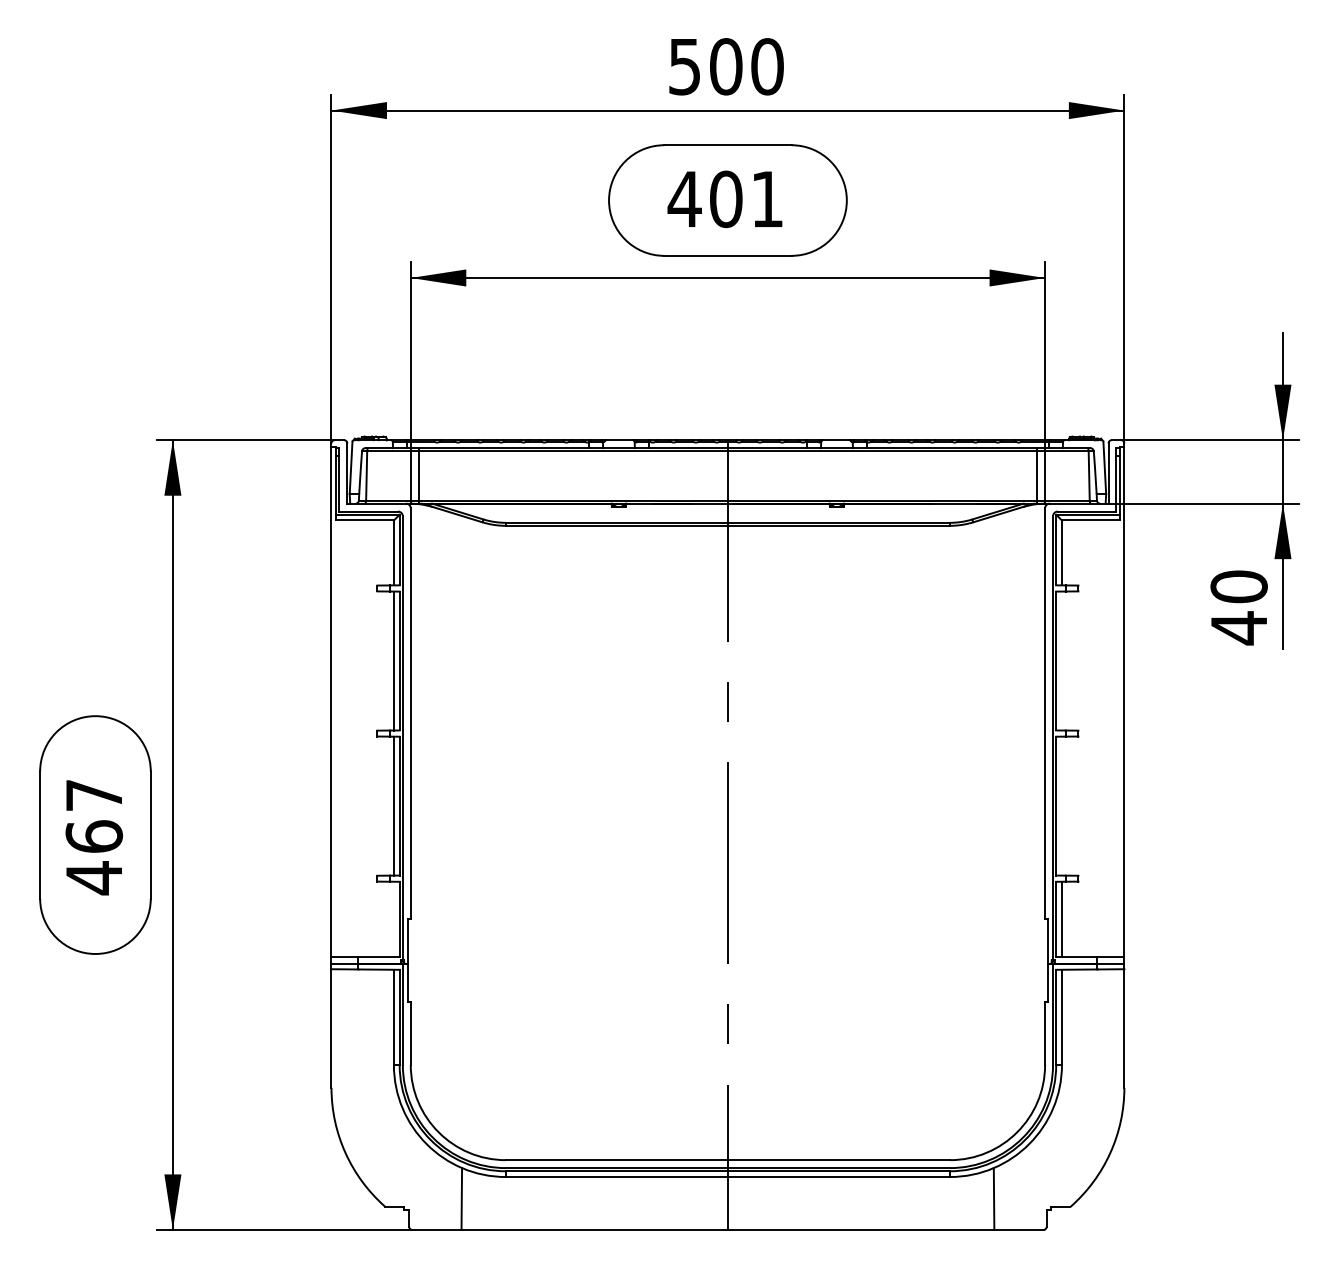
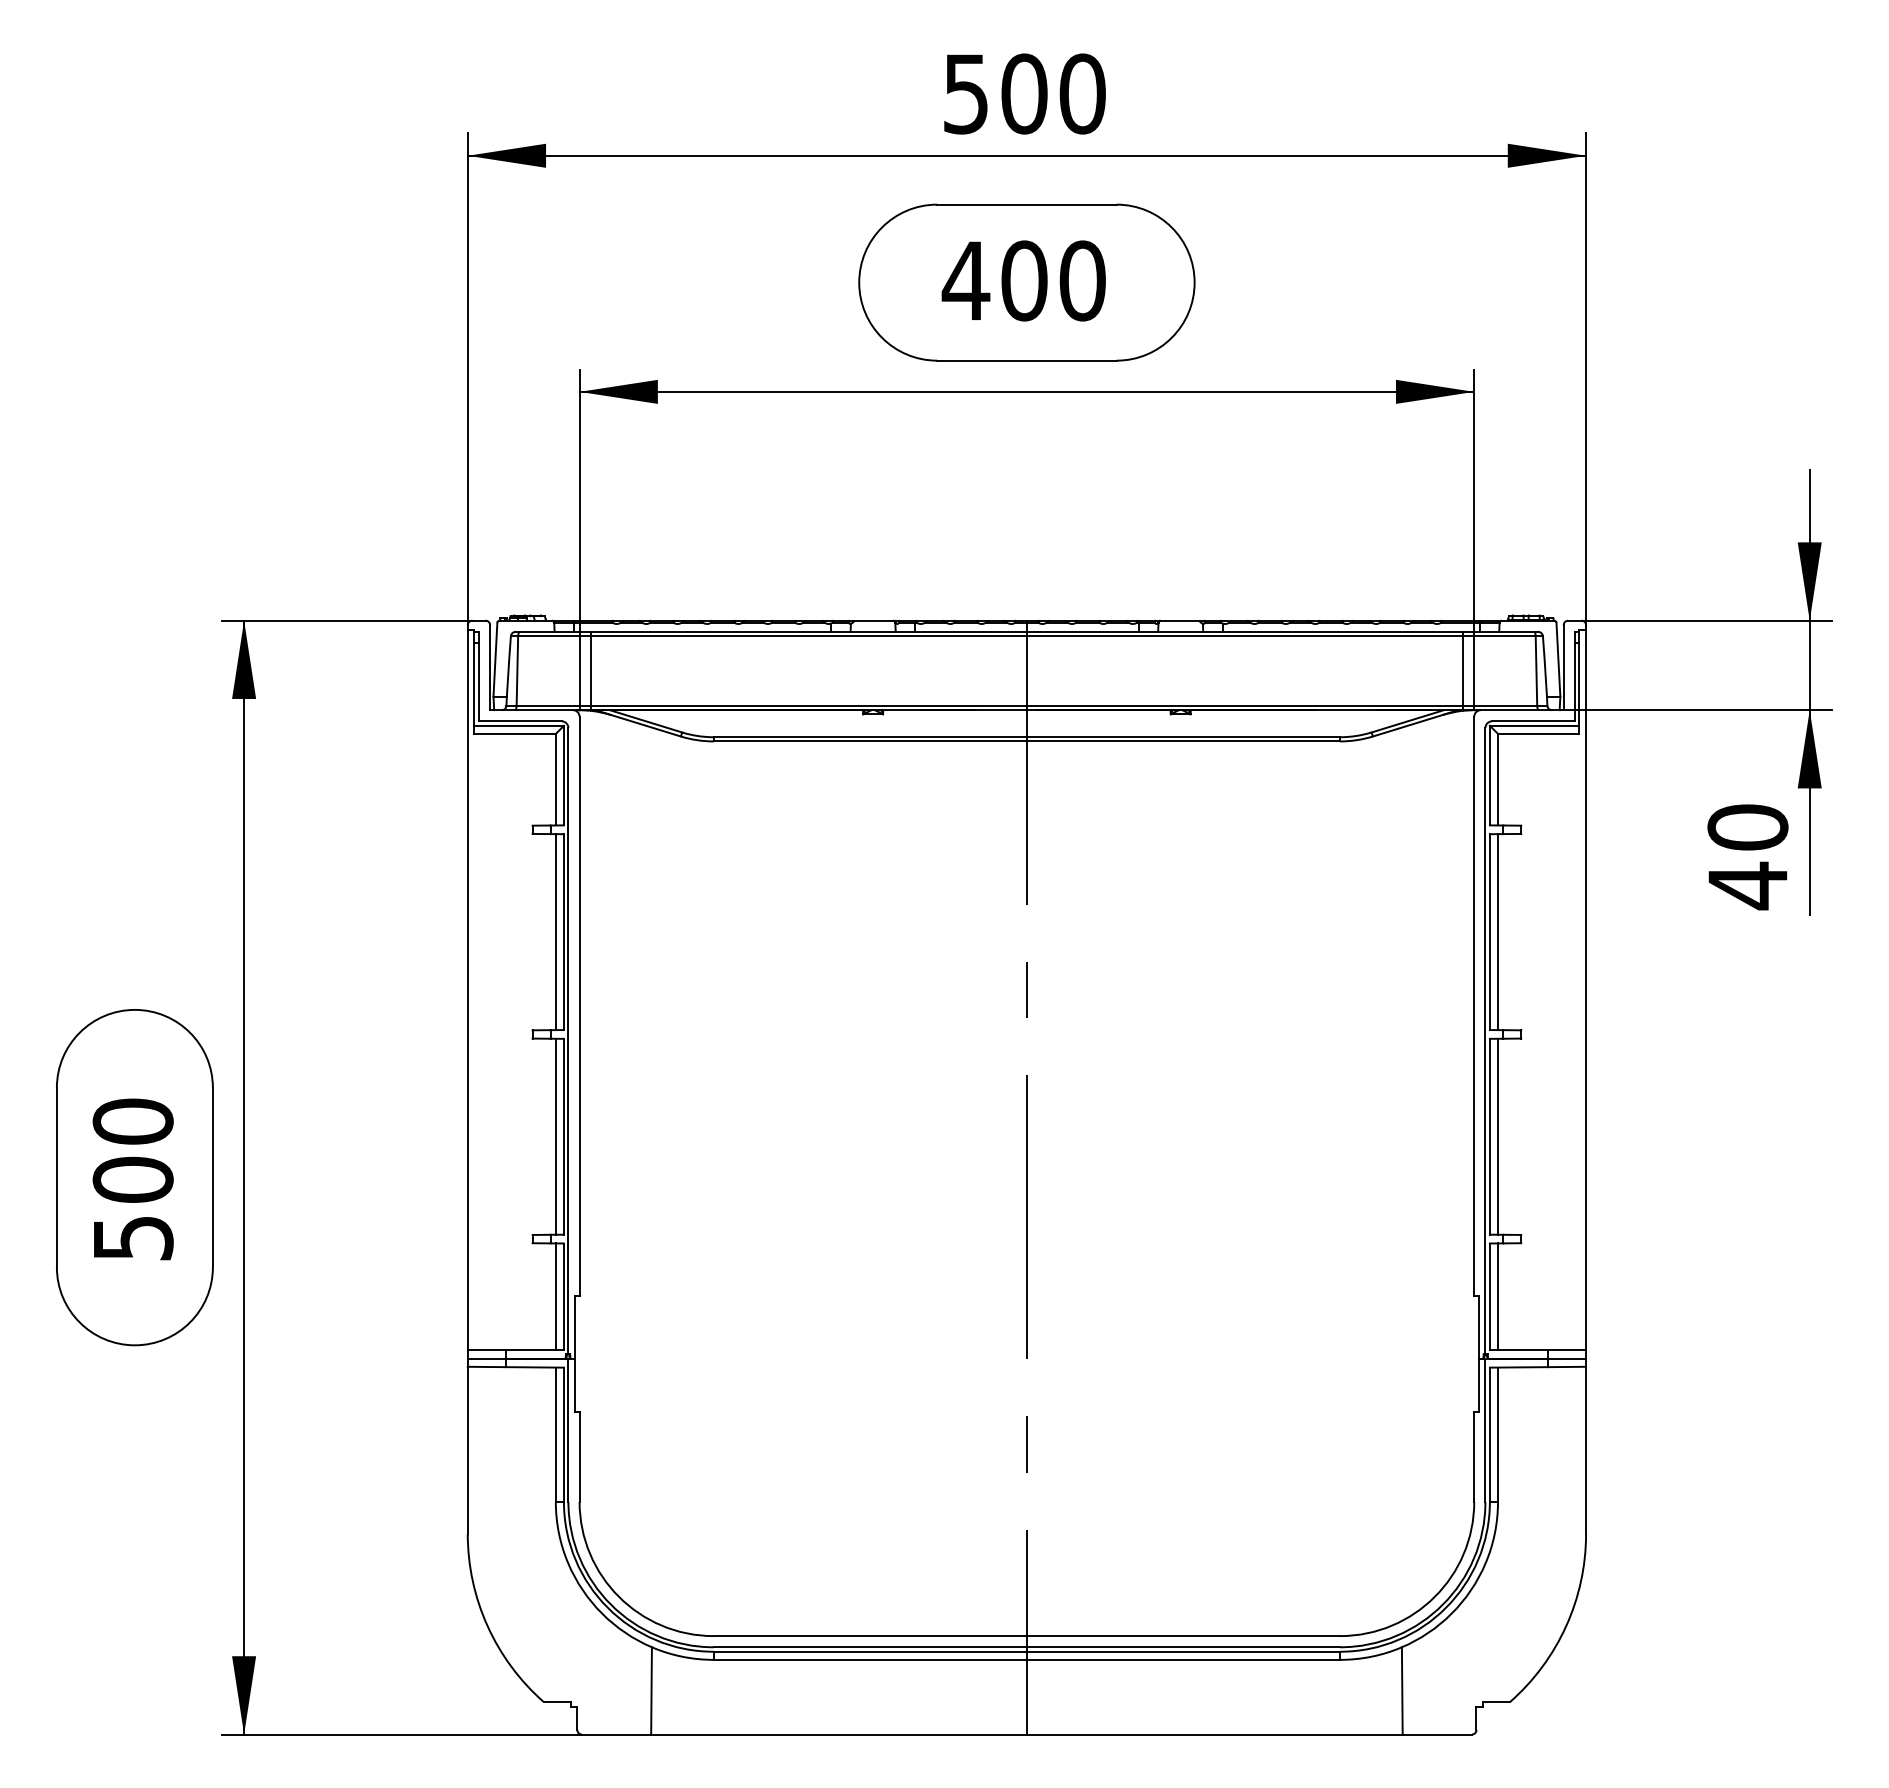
text: (767, 199) -> (1082, 281), 401 -> 400
line: (1061, 660) -> (1497, 931), added
line: (1061, 805) -> (1497, 1135), added
text: (93, 837) -> (132, 1181), 467 -> 500
line: (393, 919) -> (555, 1296), added

